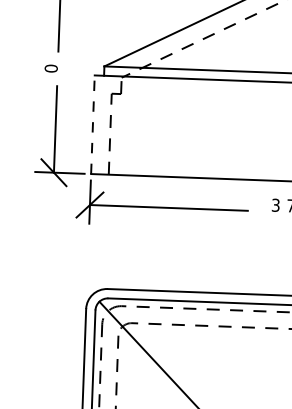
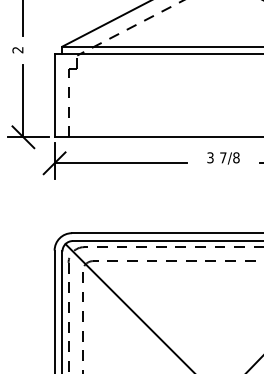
text: (50, 67) -> (17, 49), 0 -> 2
line: (92, 124) -> (54, 95), dashed -> solid

